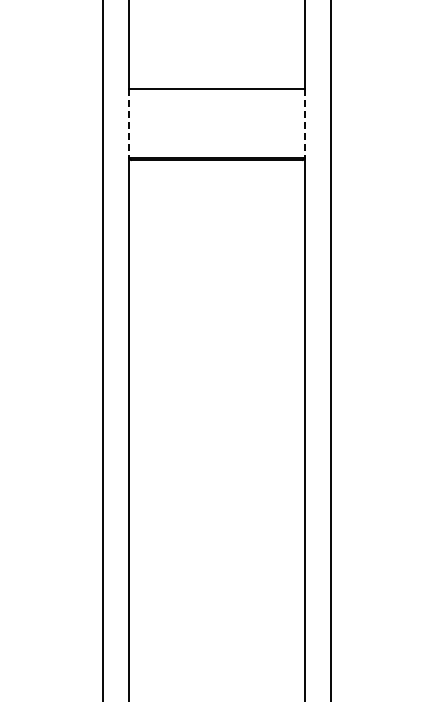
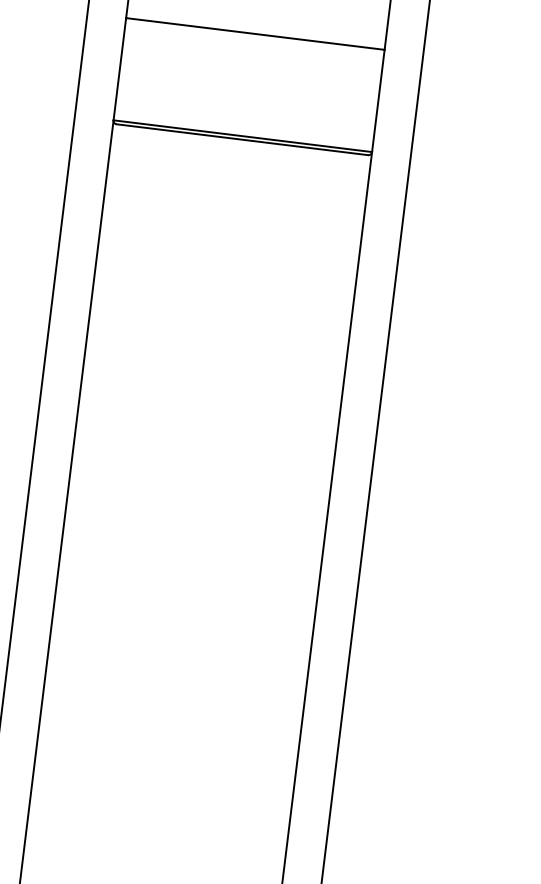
line: (129, 123) -> (119, 69), dashed -> solid
line: (304, 123) -> (378, 101), dashed -> solid

